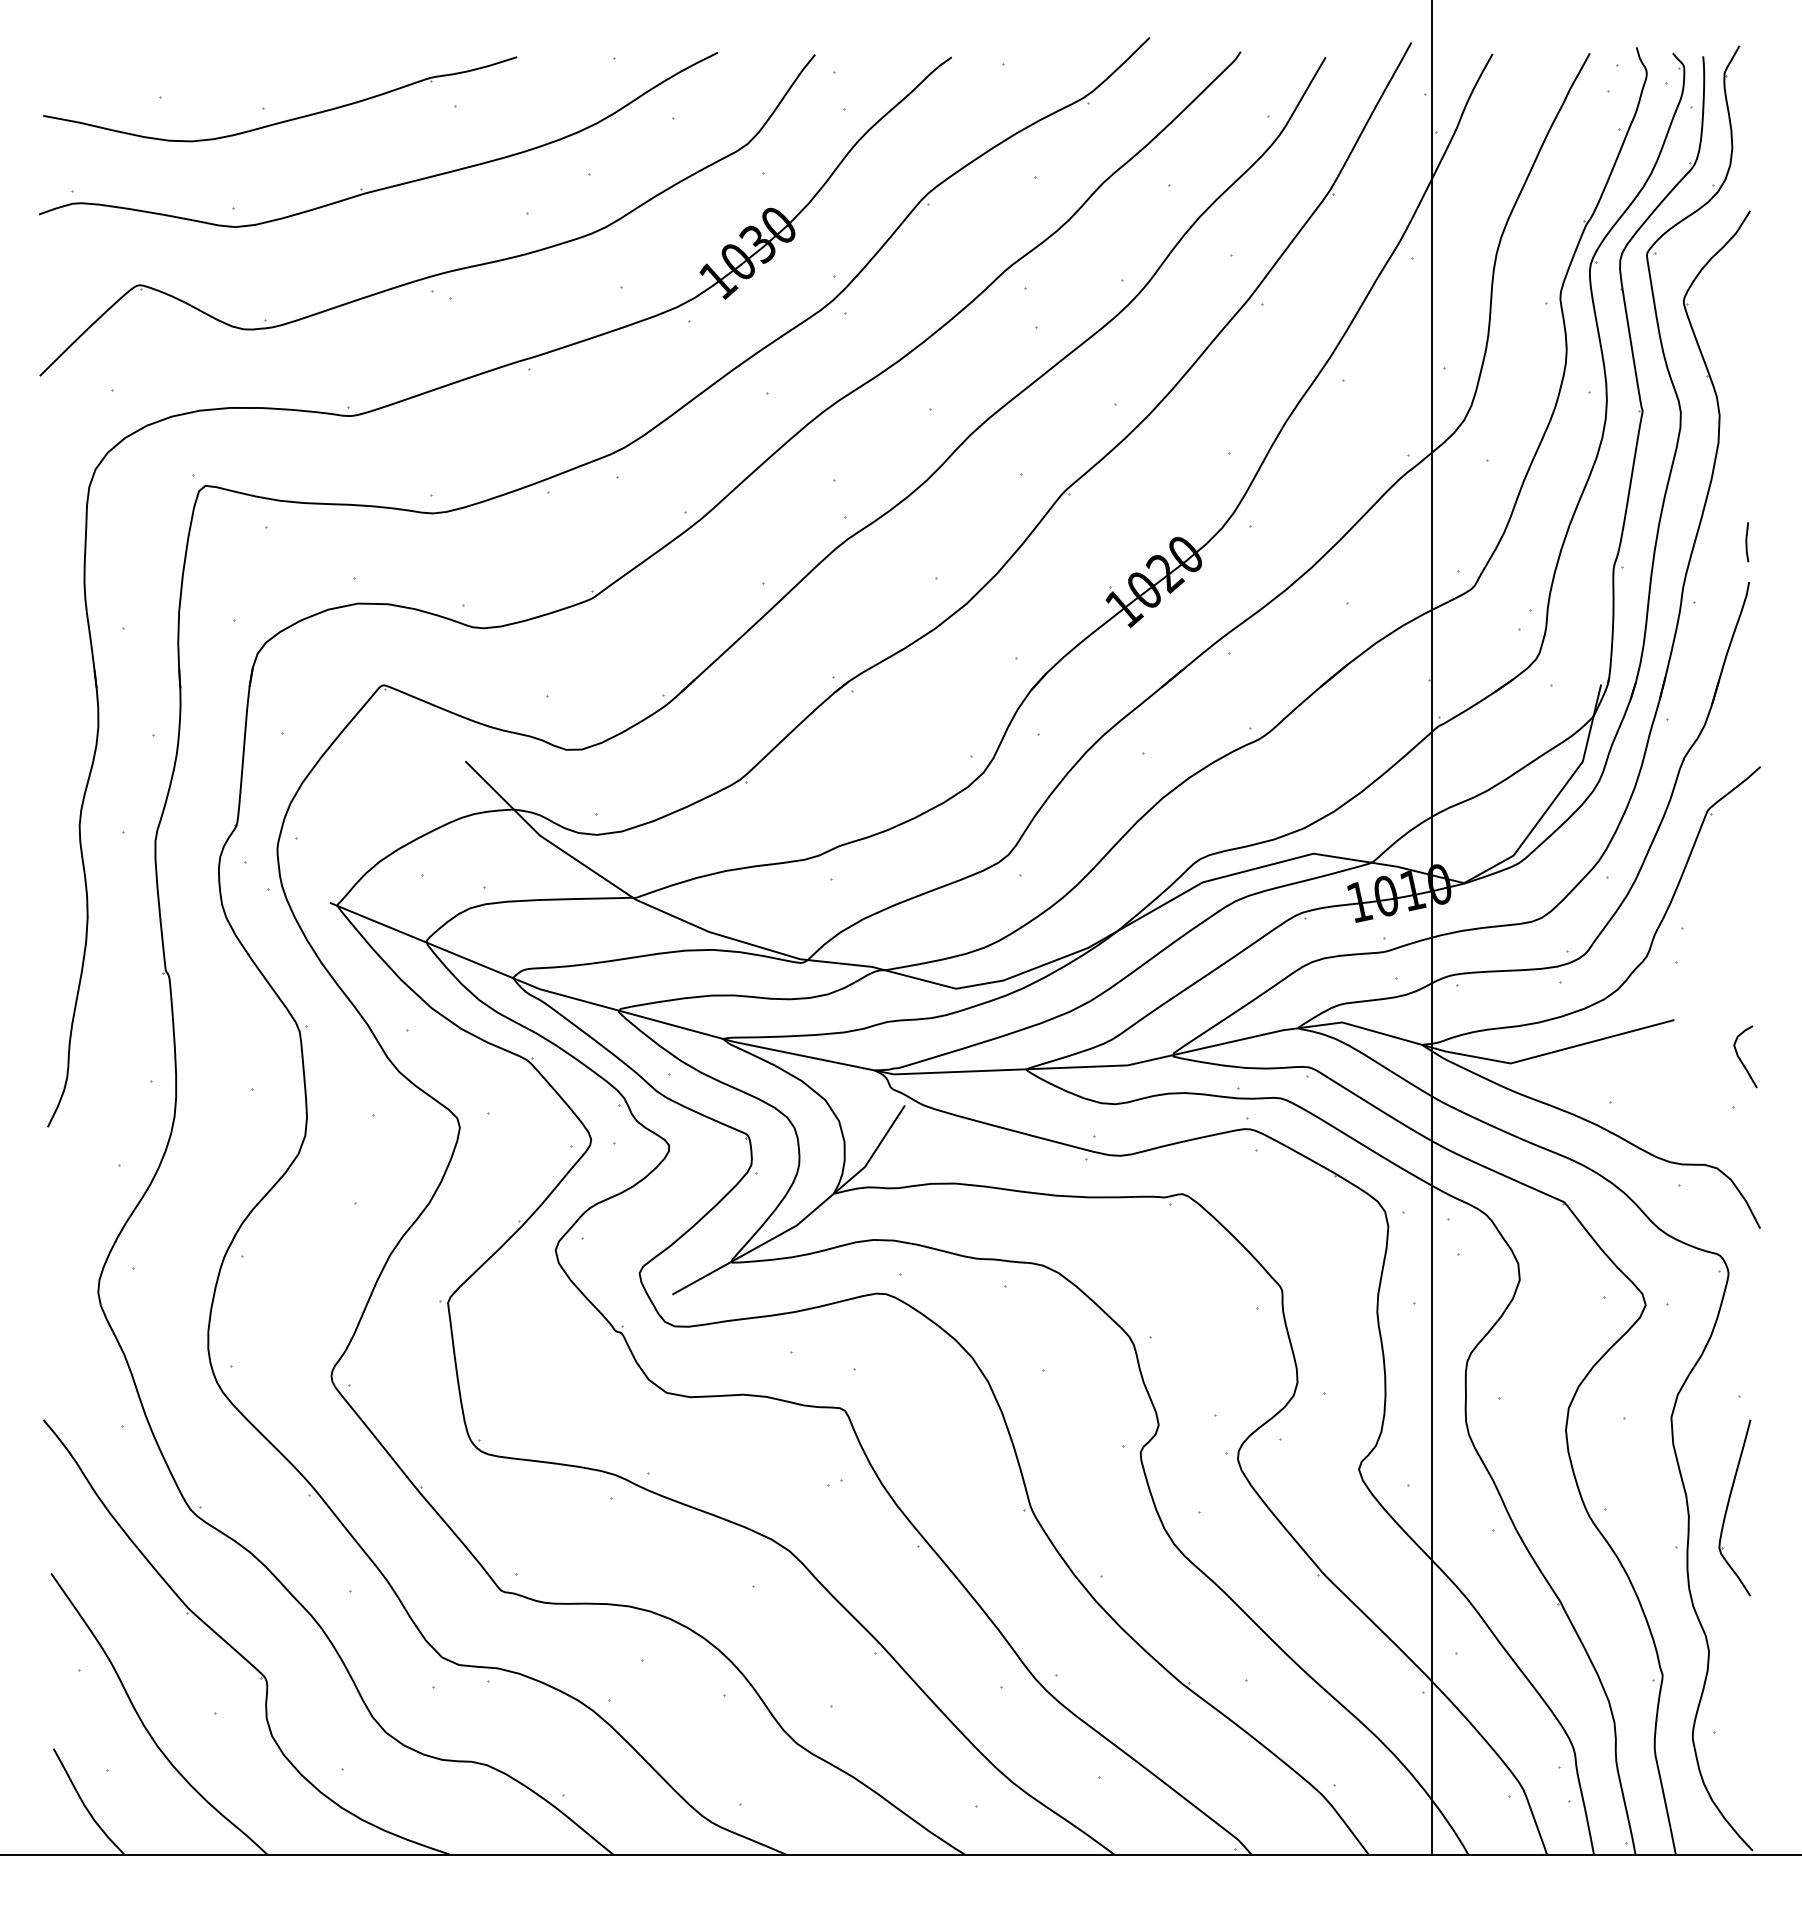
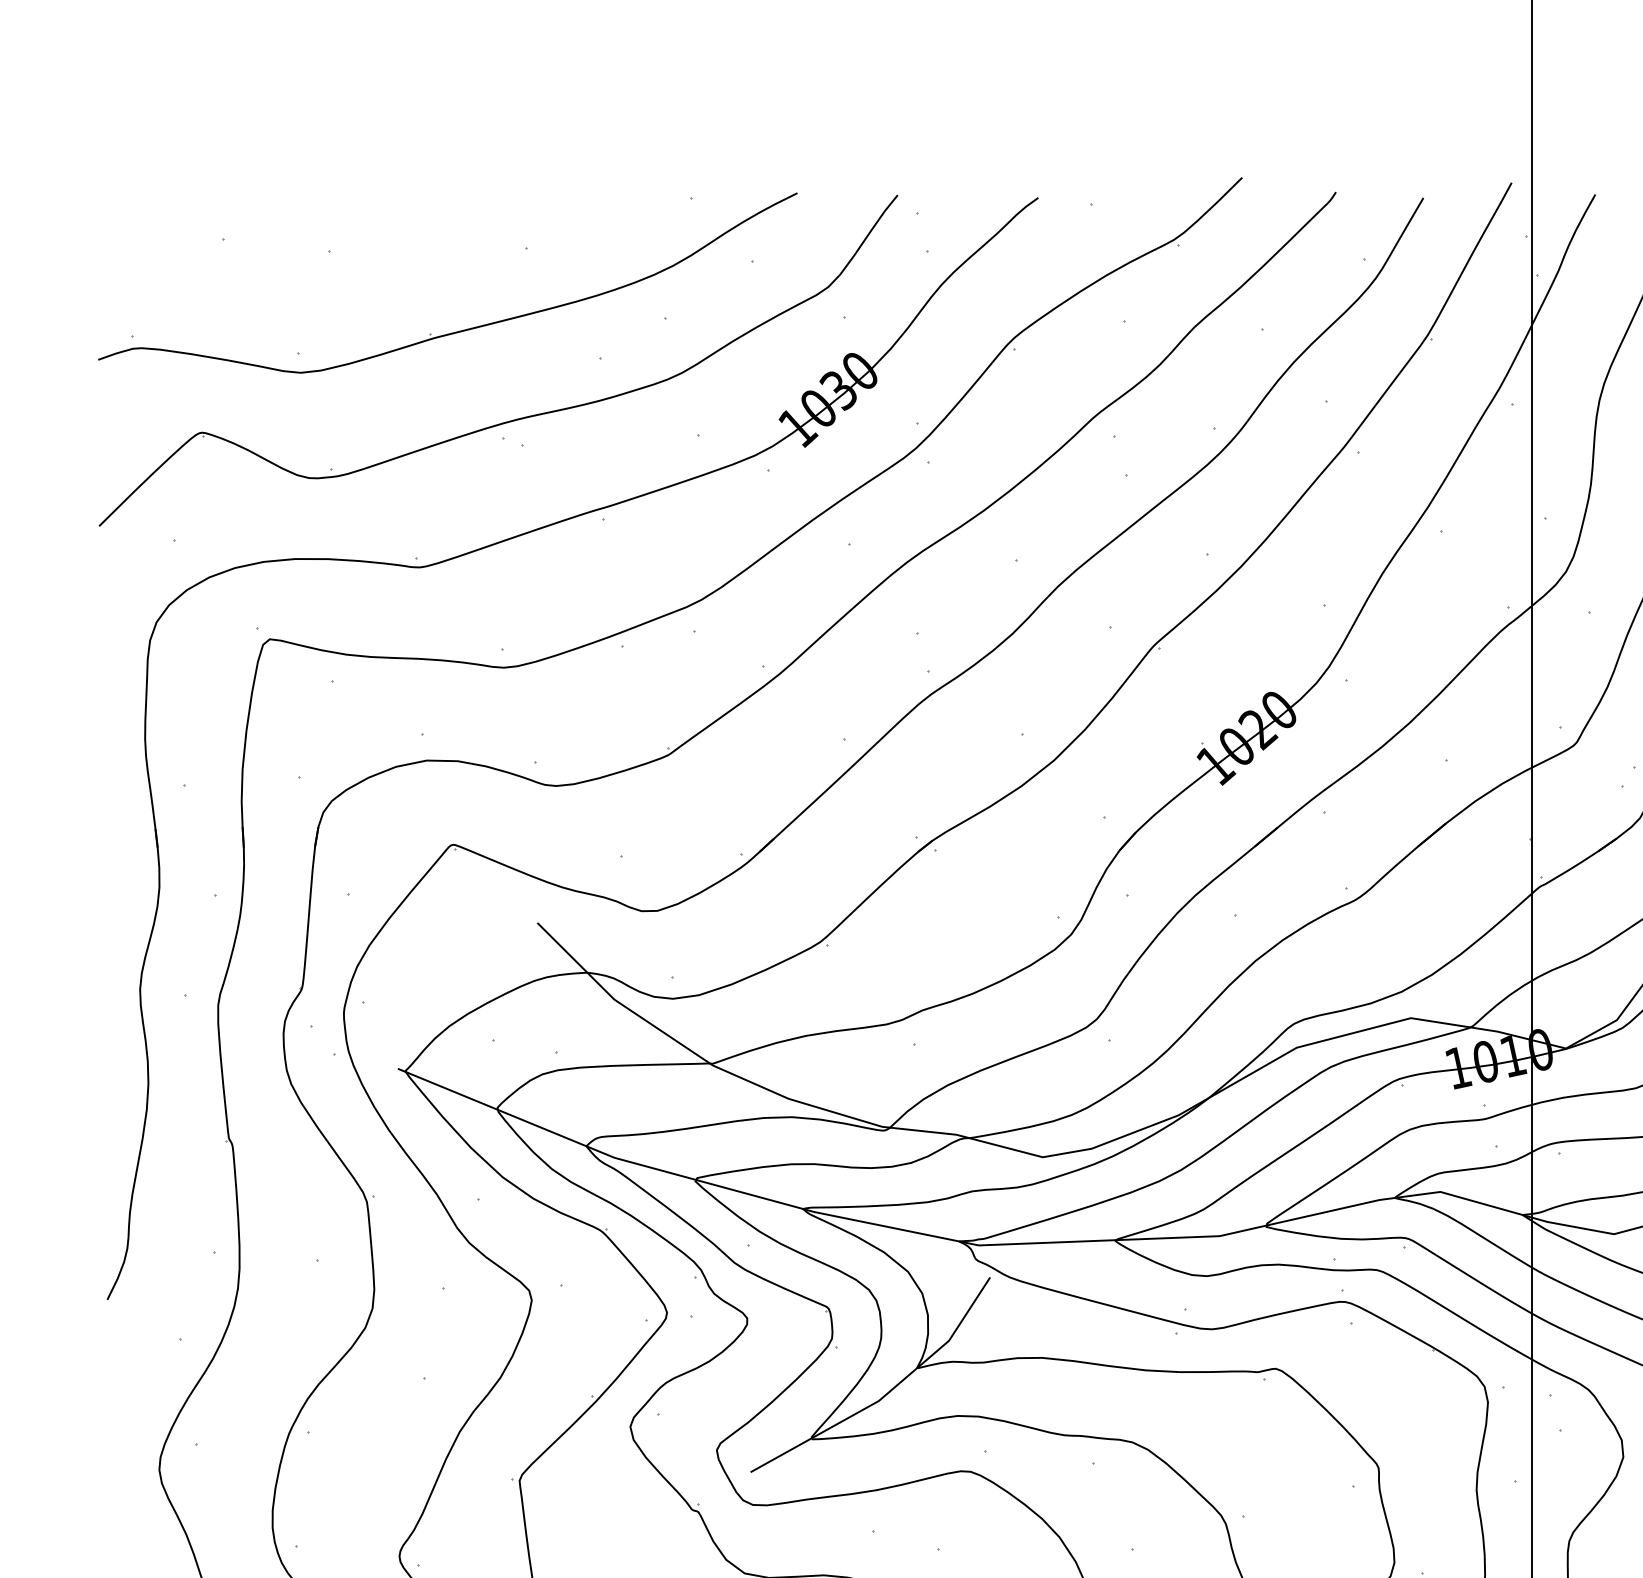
part: (284, 120) -> (351, 263), removed

